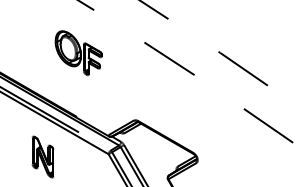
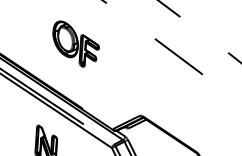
part: (78, 53) -> (75, 44), moved

